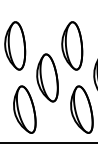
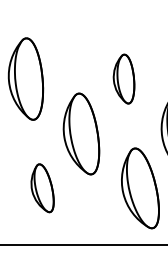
part: (72, 45) -> (124, 78), size x0.6
part: (24, 109) -> (41, 188), size x0.6

